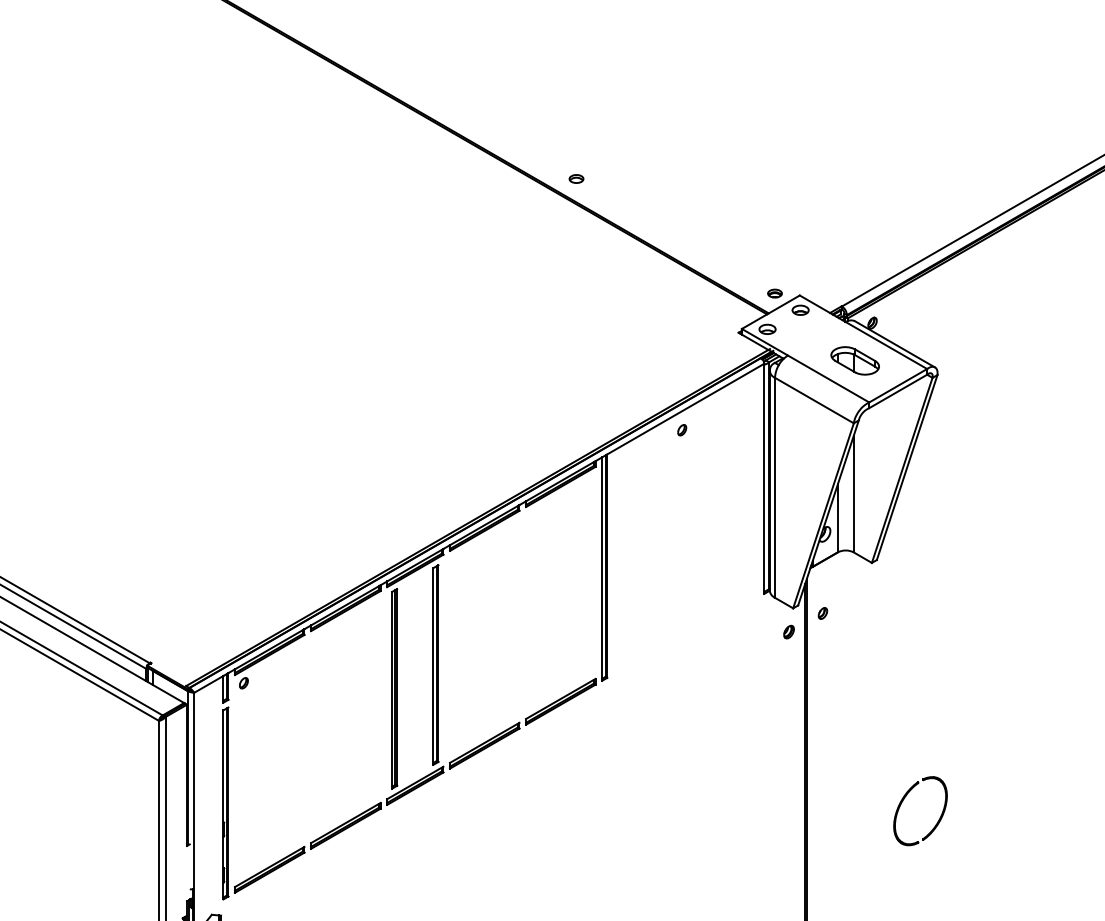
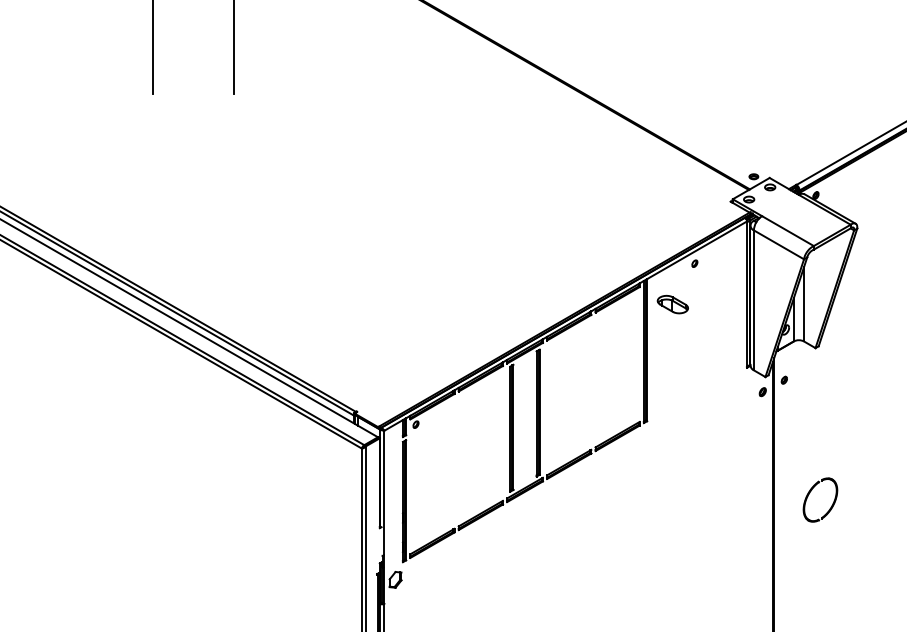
part: (576, 178) -> (627, 103), removed
part: (854, 360) -> (672, 304), moved
part: (904, 800) -> (810, 493), moved

